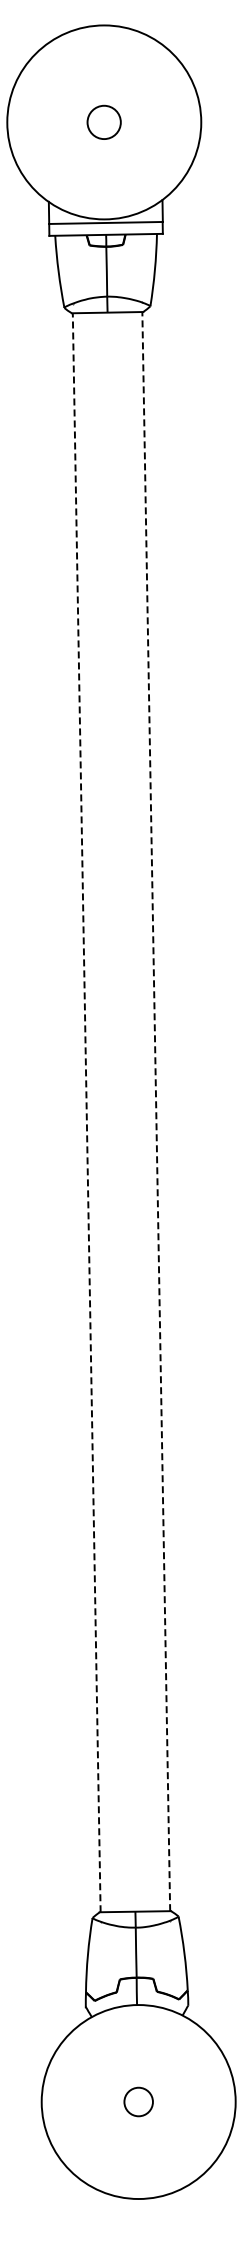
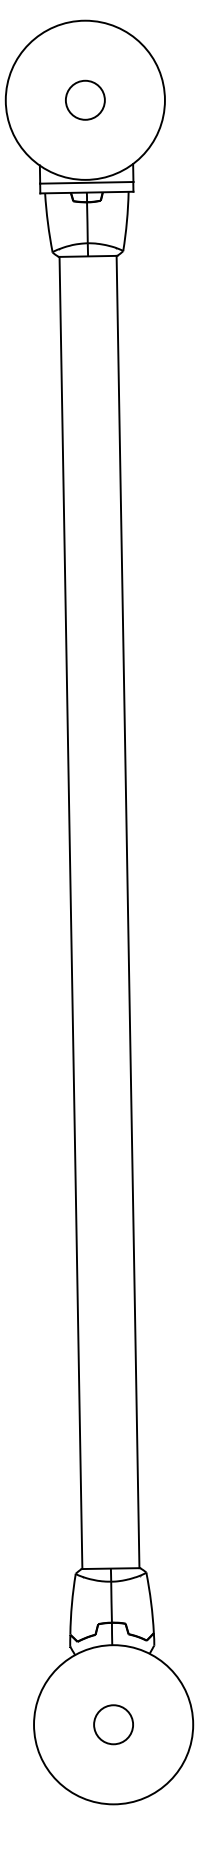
circle: (103, 122) -> (84, 100), size x1.43
line: (156, 1111) -> (128, 911), dashed -> solid
line: (86, 1112) -> (70, 912), dashed -> solid
circle: (138, 2101) -> (113, 1724), size x1.67

